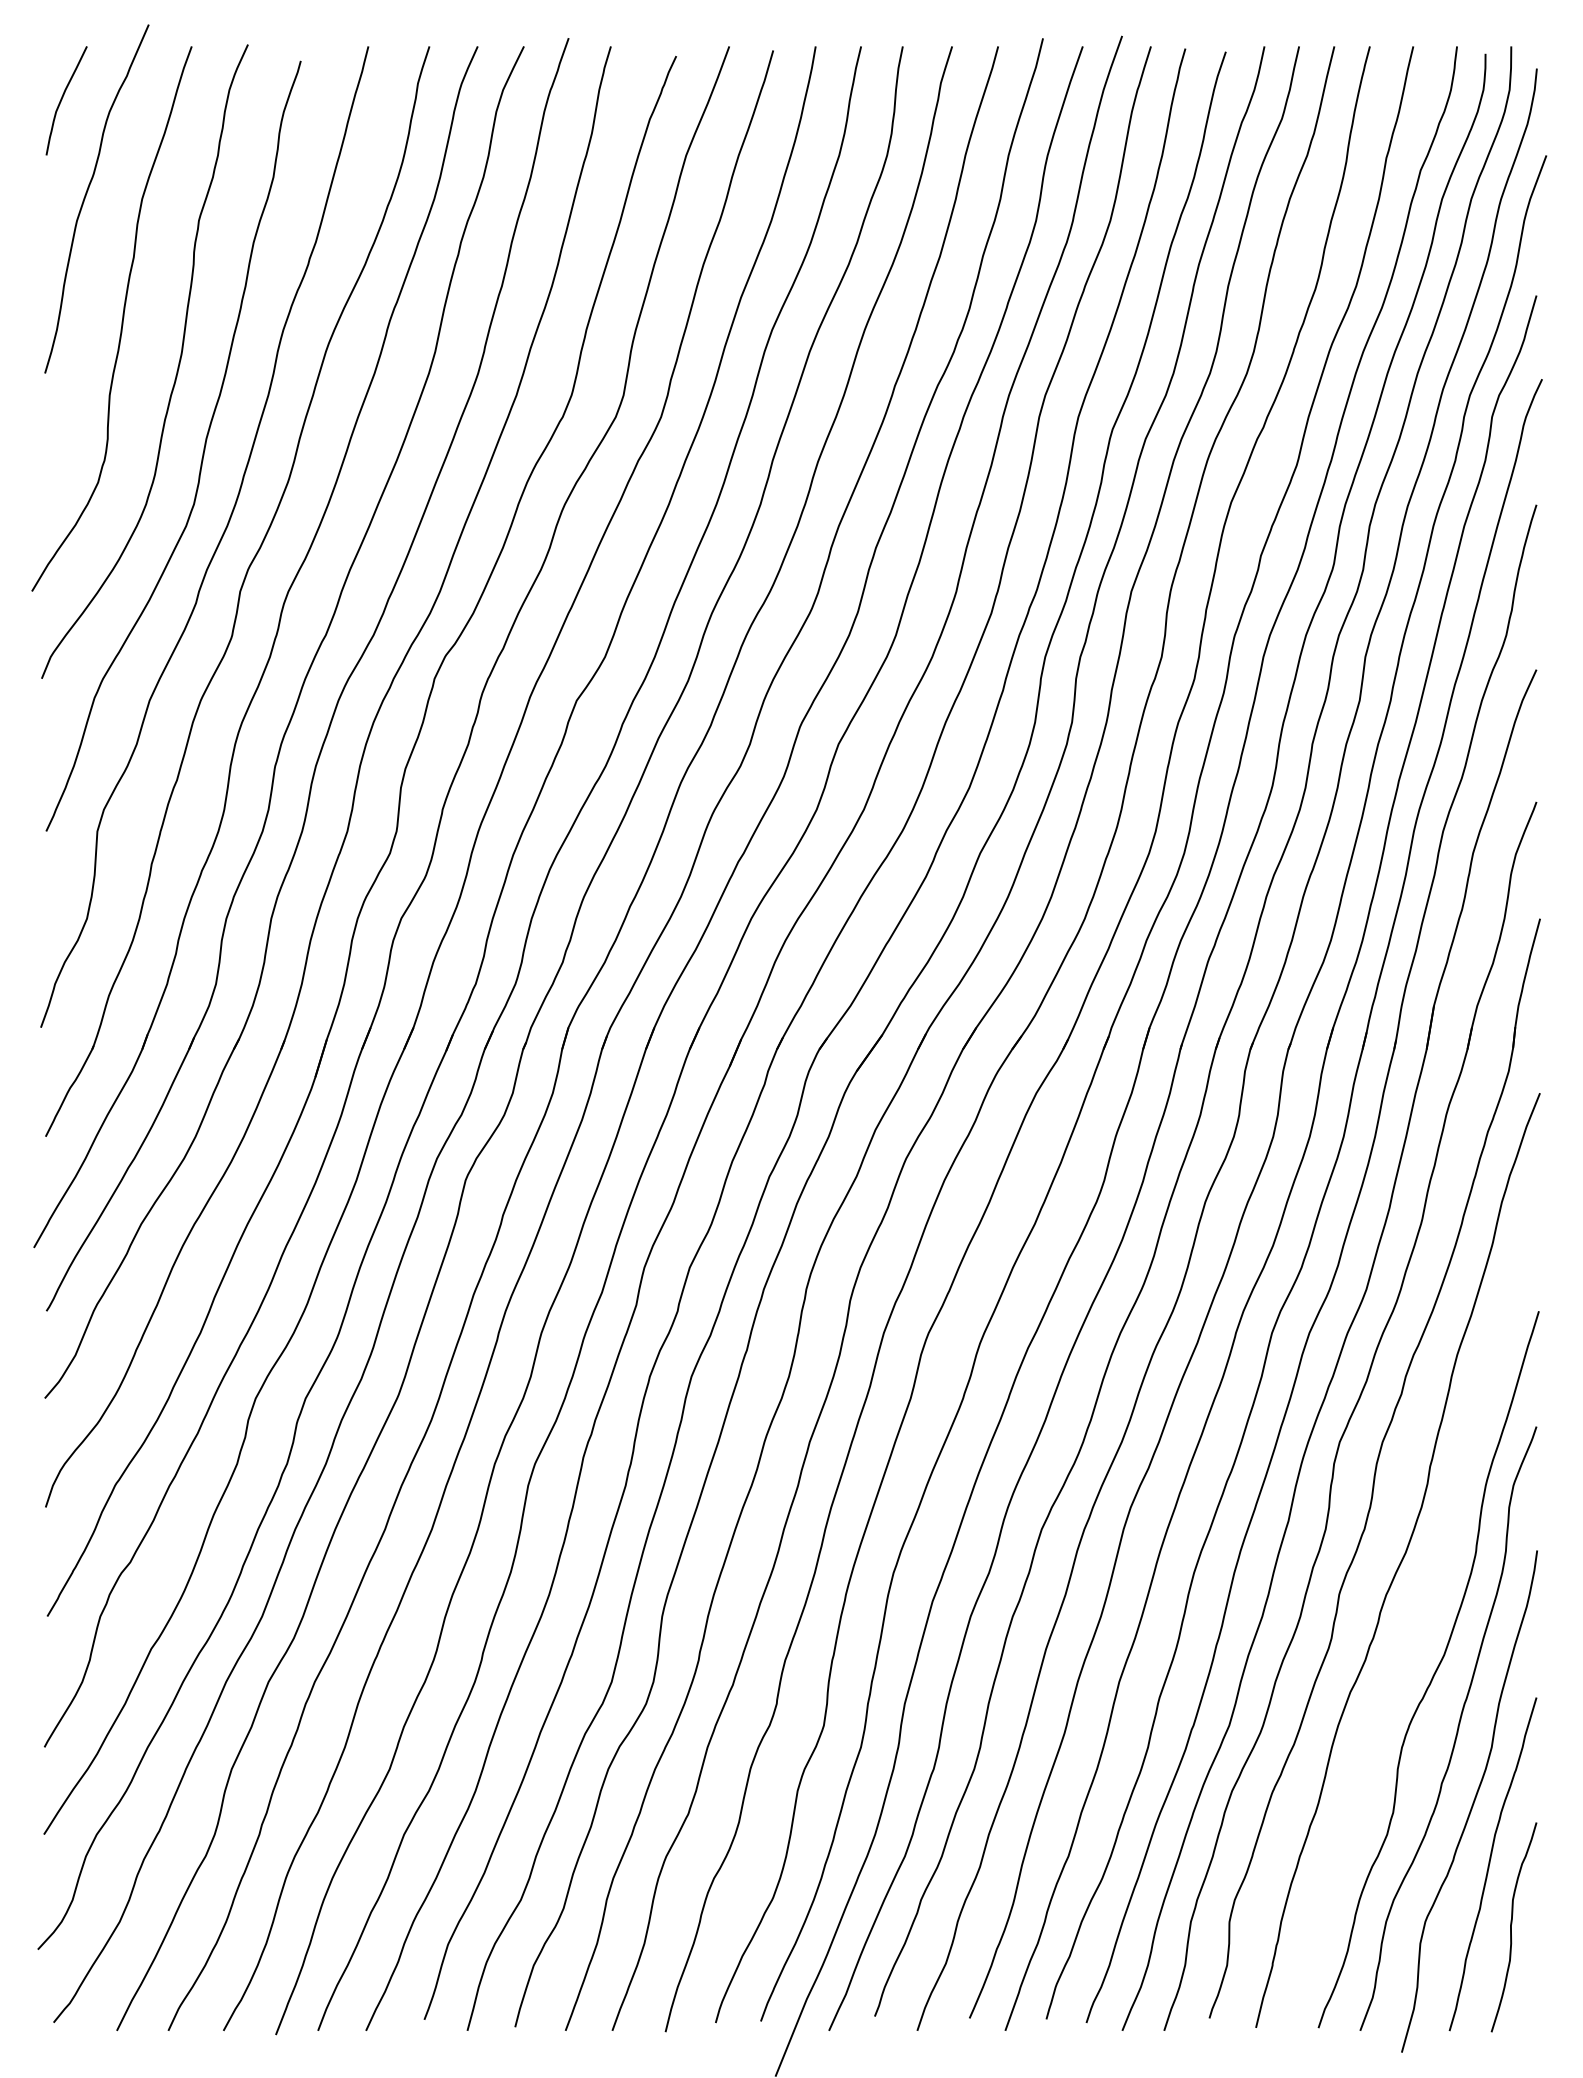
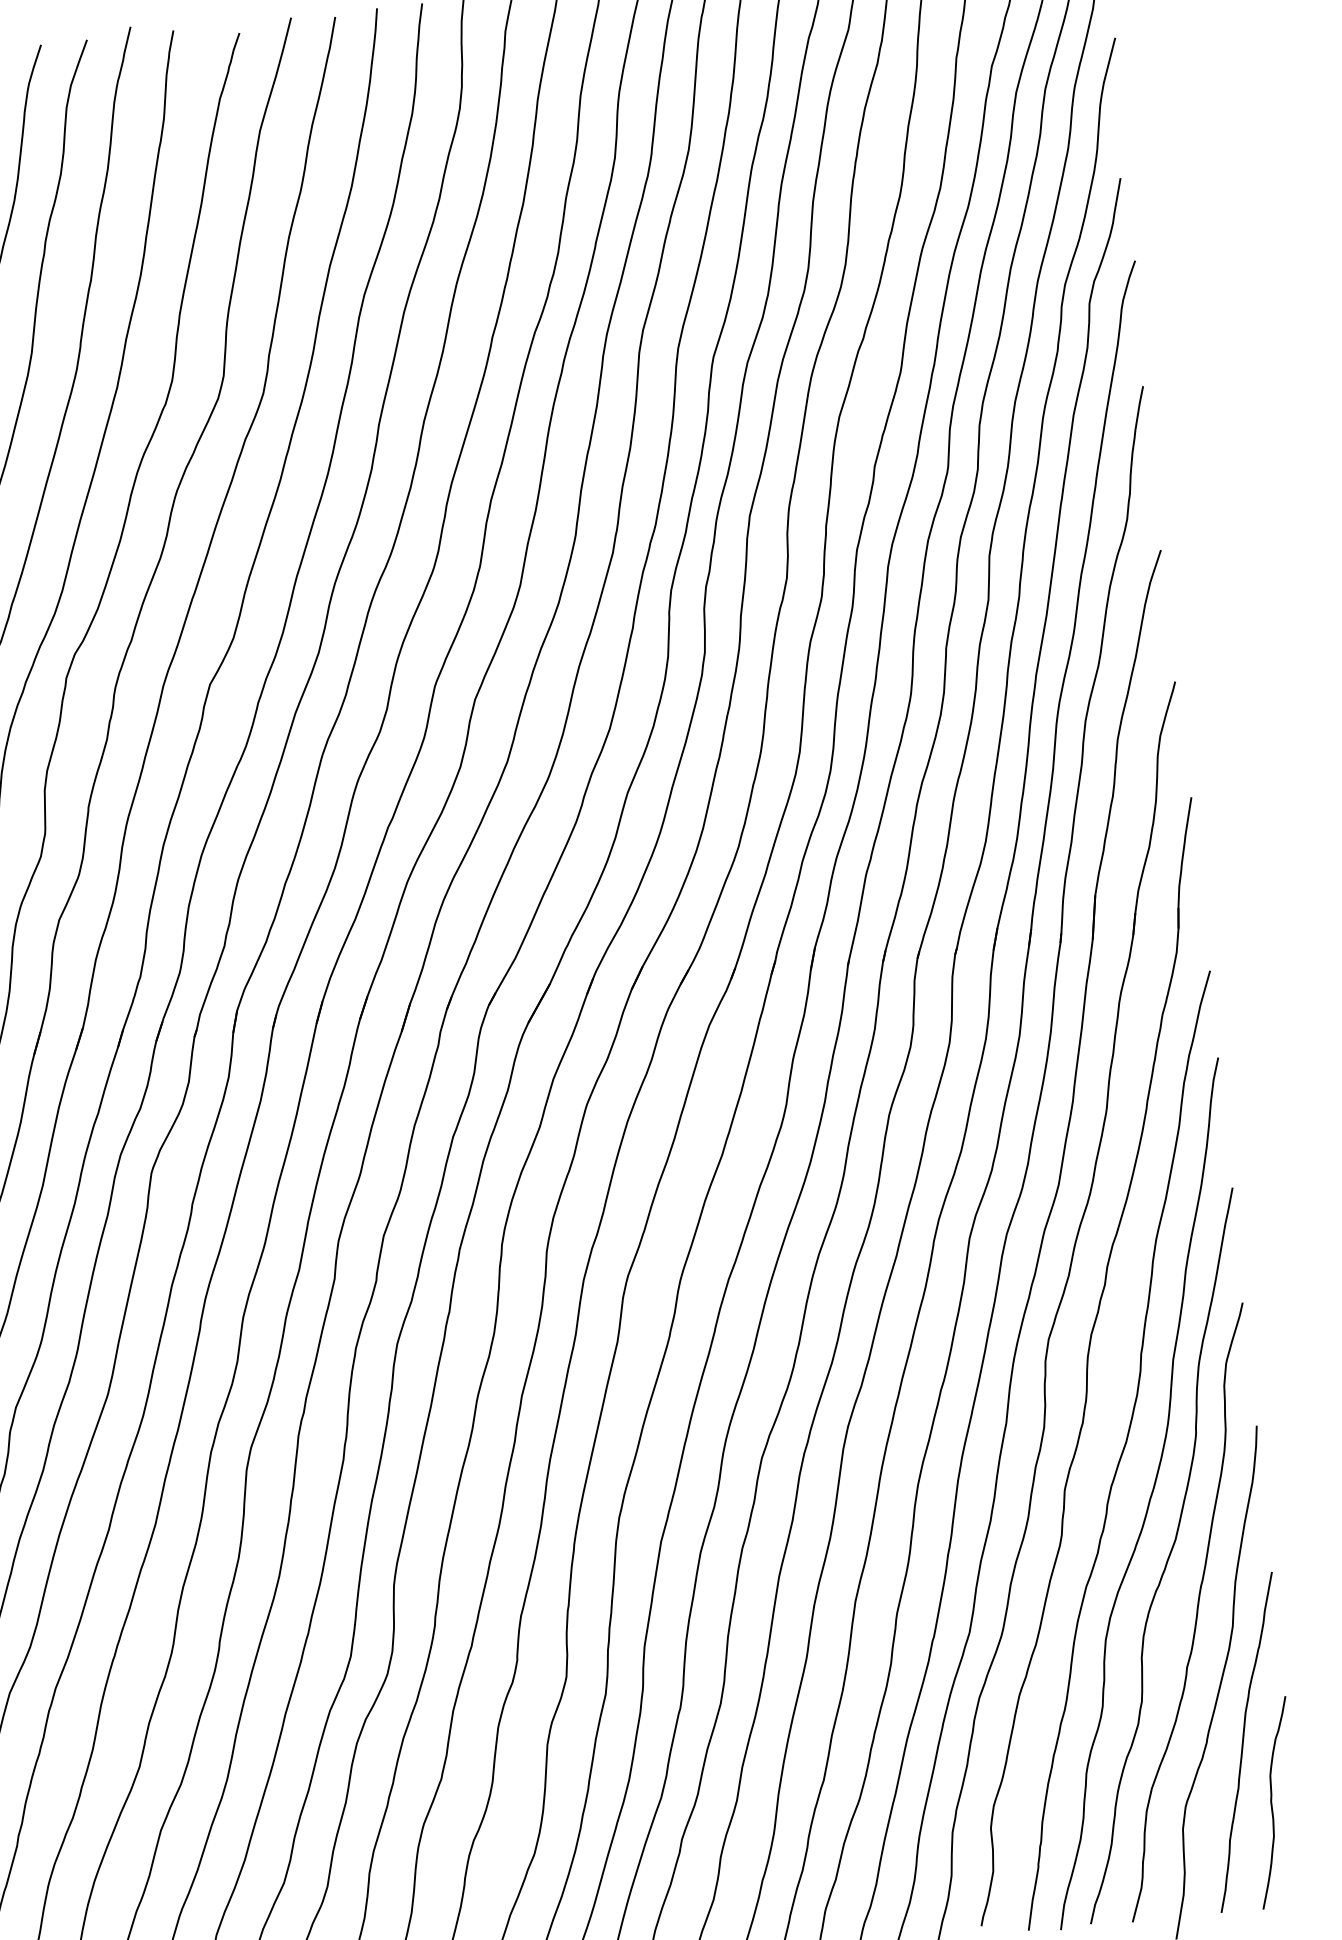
curve: (1423, 1609) -> (1150, 1496), added

